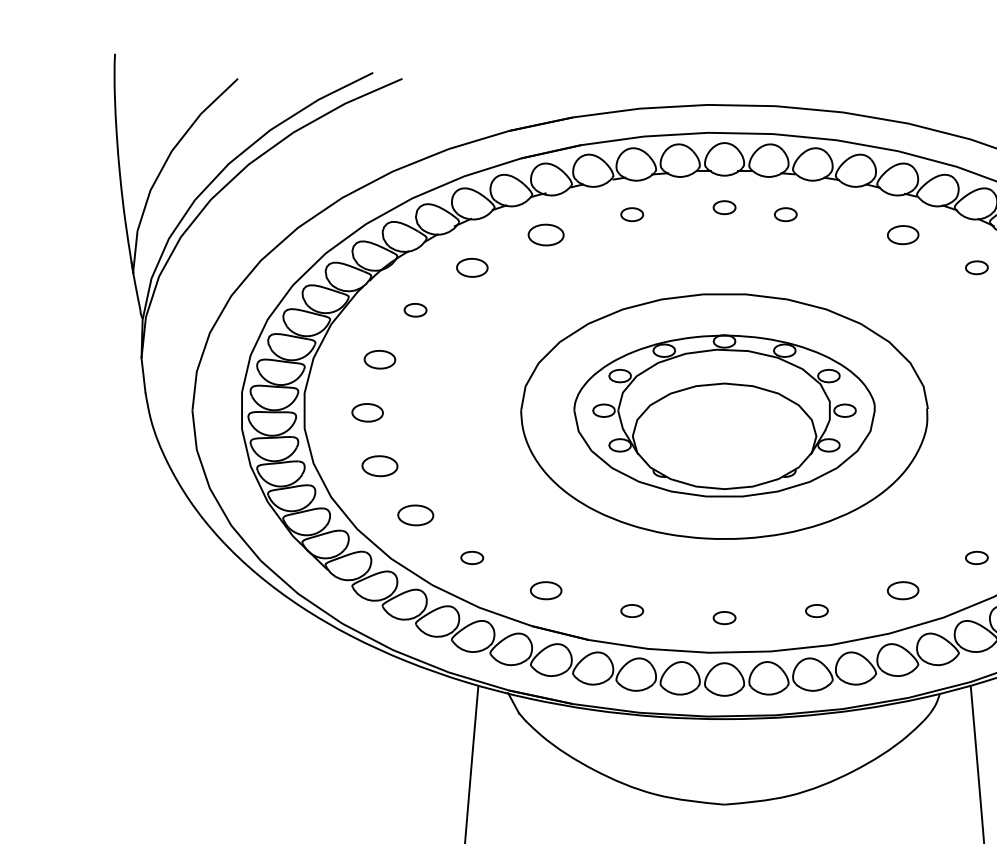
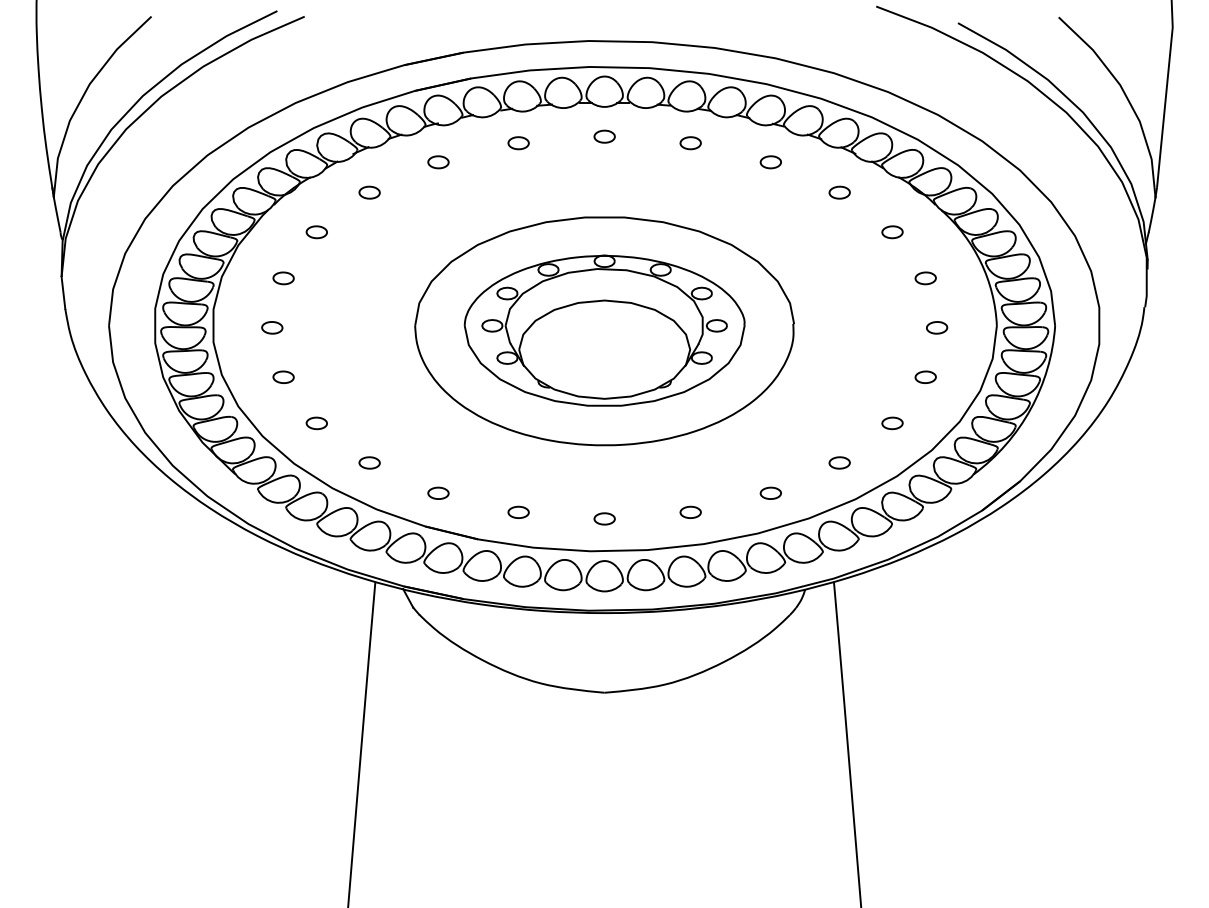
part: (785, 214) -> (690, 143), moved
part: (546, 235) -> (438, 162), size x0.62
part: (902, 235) -> (770, 162), size x0.71
part: (472, 267) -> (369, 192), size x0.71
part: (379, 359) -> (283, 278), size x0.71
part: (367, 412) -> (272, 327), size x0.71
part: (379, 465) -> (283, 376), size x0.62
part: (415, 515) -> (316, 423), size x0.62
part: (546, 589) -> (438, 492), size x0.71
part: (902, 589) -> (770, 492), size x0.71

